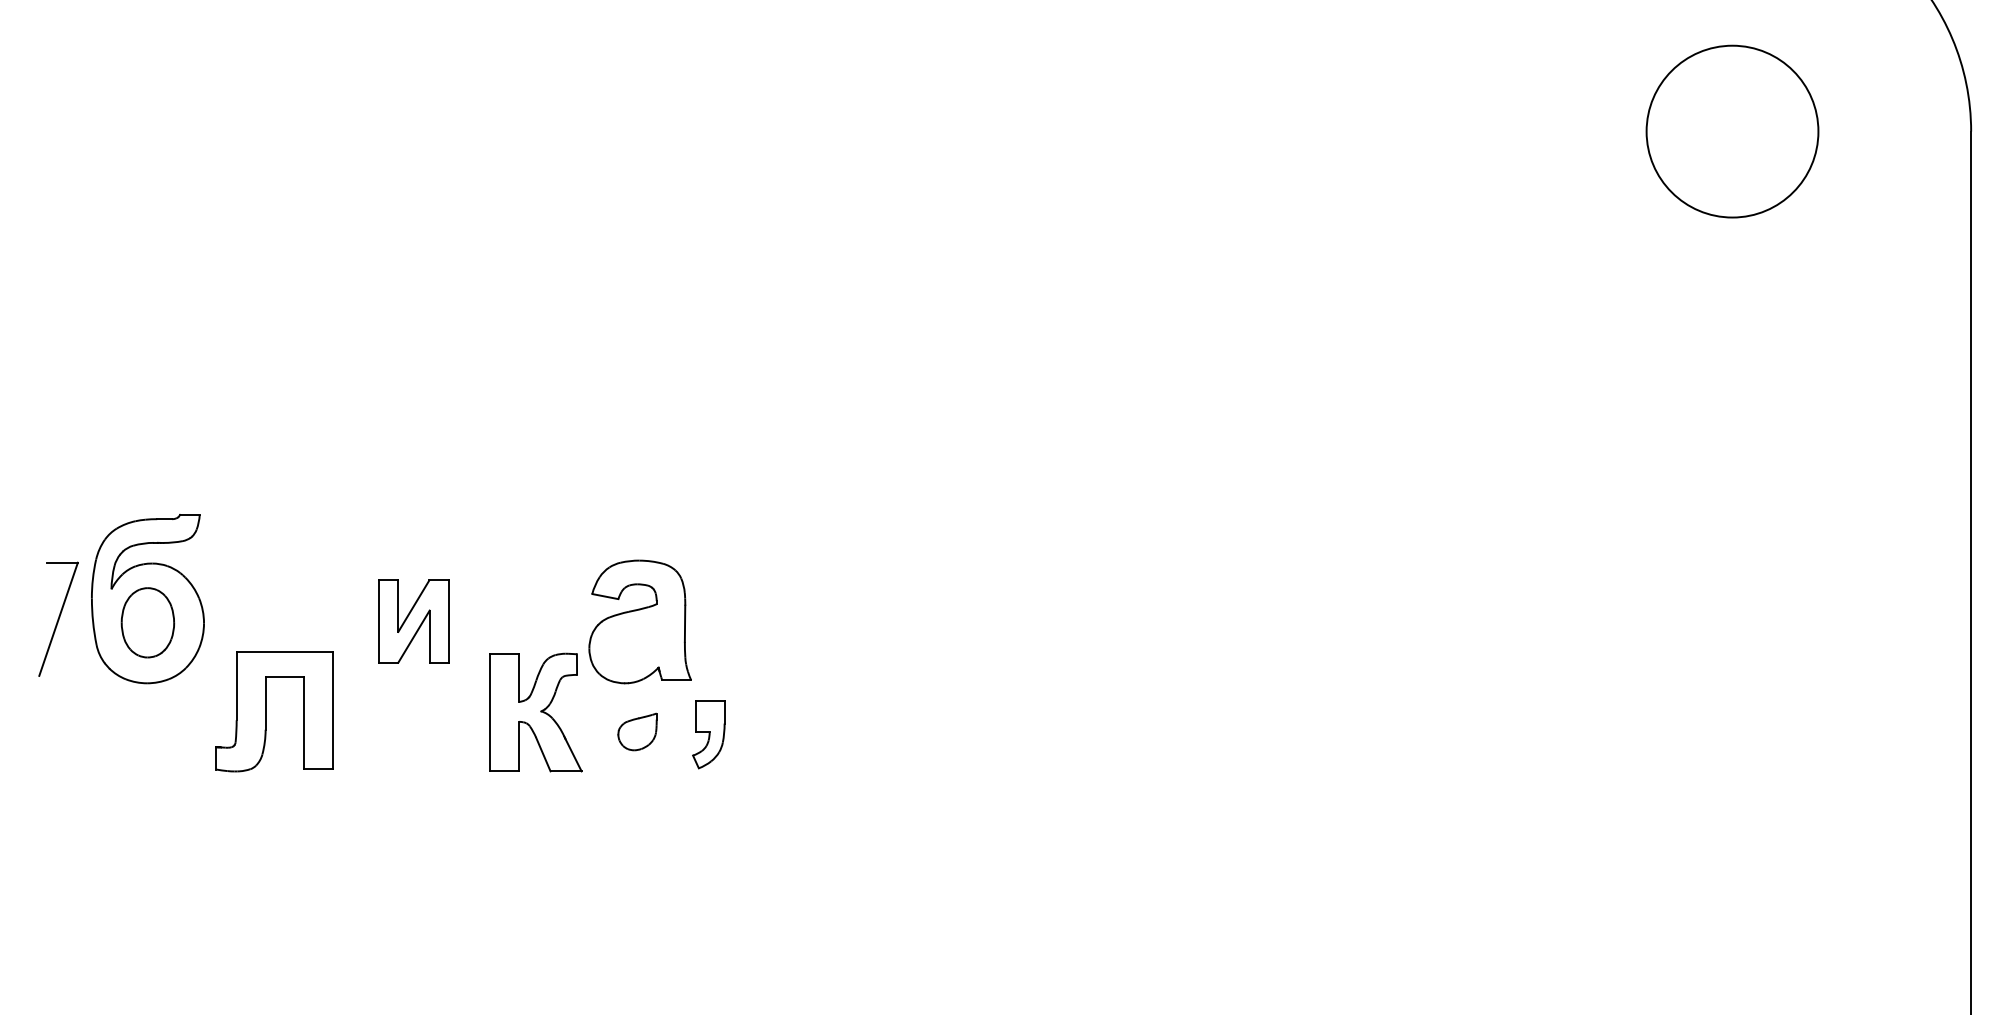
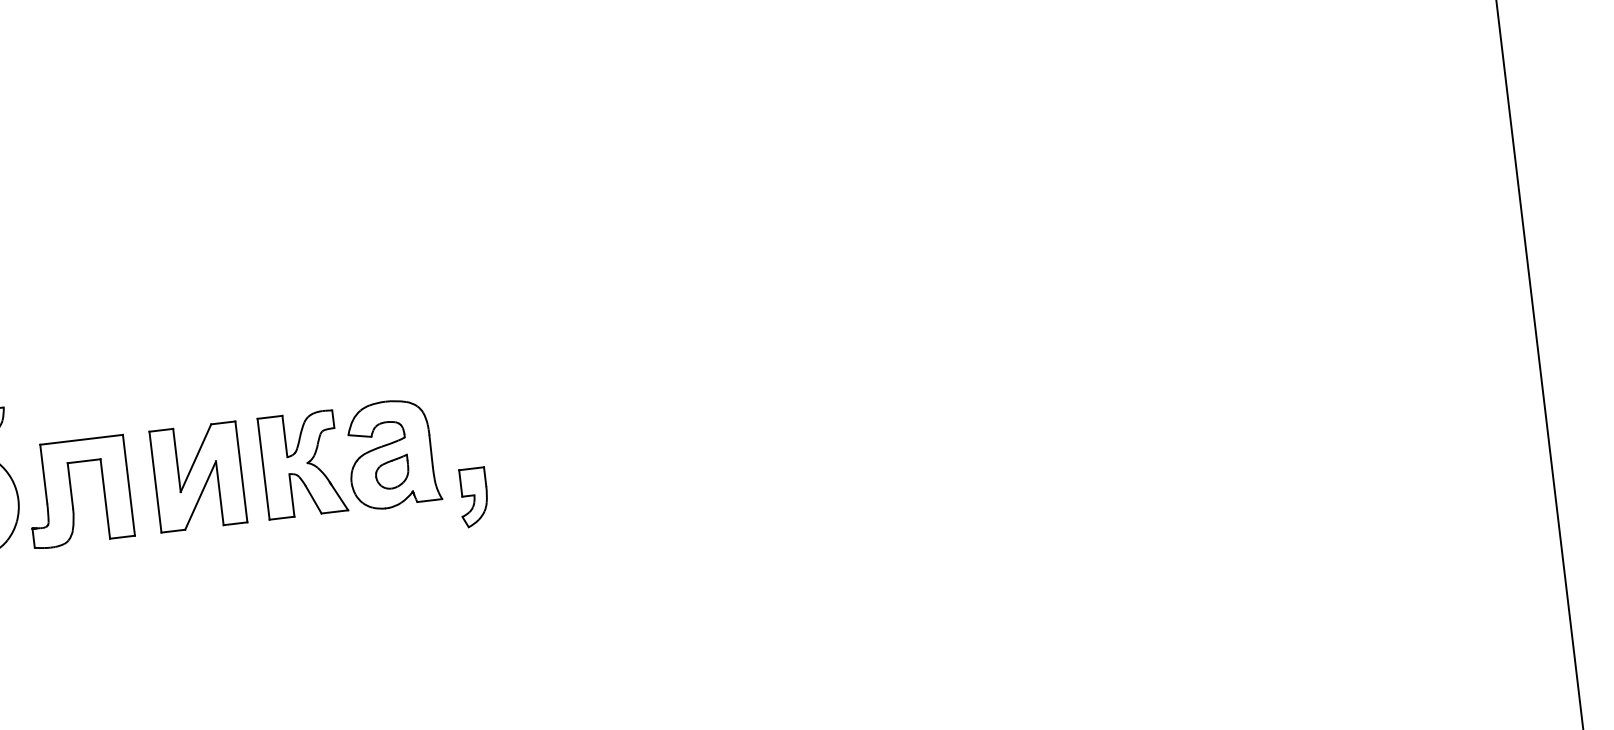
part: (413, 621) -> (197, 477), size x1.43
part: (266, 711) -> (71, 492), moved
part: (535, 712) -> (302, 464), moved
part: (637, 731) -> (392, 472), moved
part: (708, 734) -> (473, 497), moved

